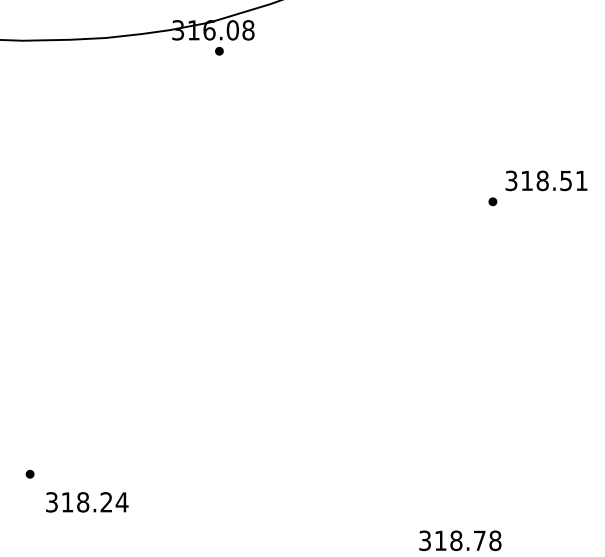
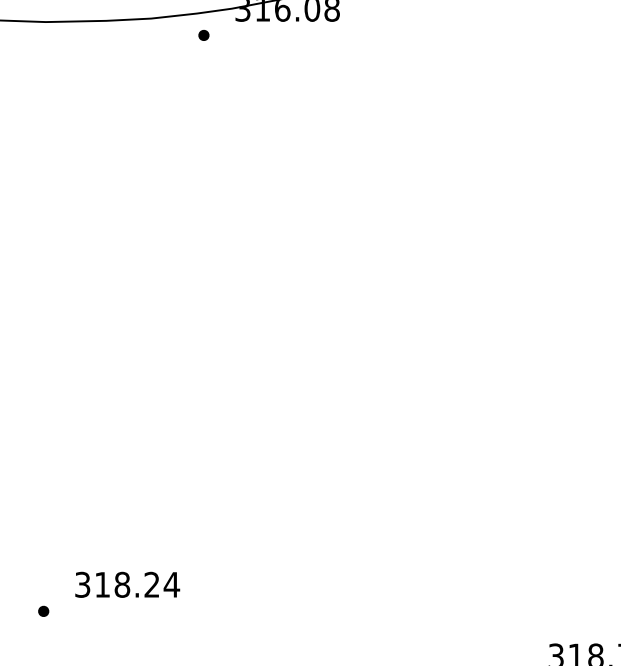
part: (219, 51) -> (204, 35), moved
part: (29, 473) -> (42, 610), moved
text: (87, 502) -> (127, 585), moved

